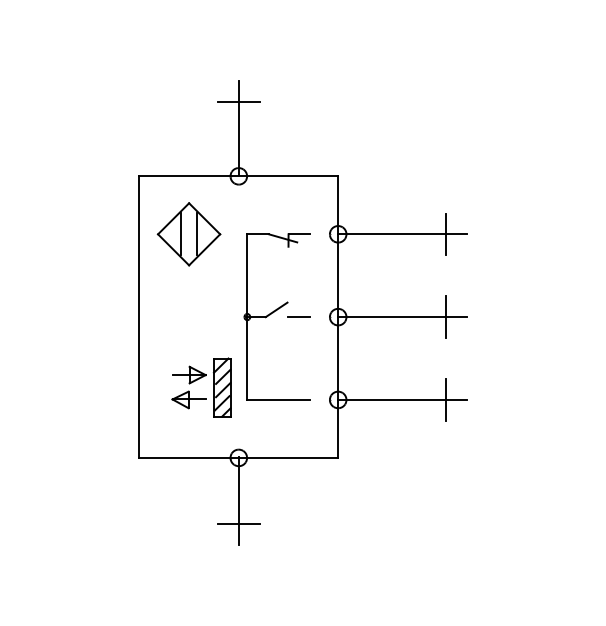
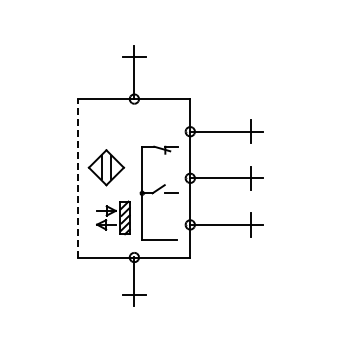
part: (189, 233) -> (106, 167), moved
line: (139, 315) -> (78, 177), solid -> dashed
part: (276, 315) -> (158, 192), moved

